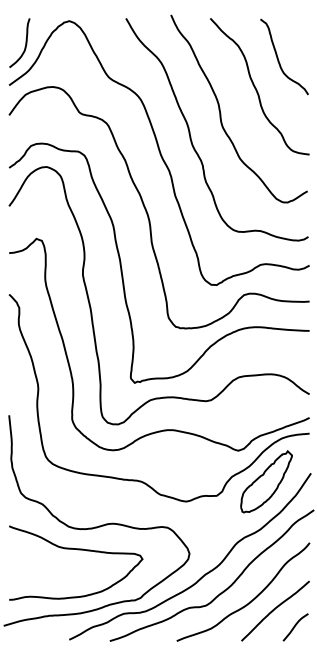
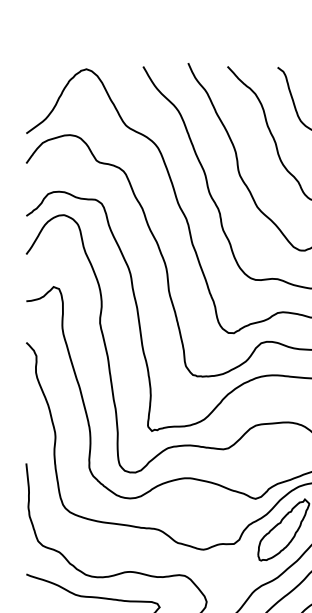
curve: (25, 42) -> (42, 90), removed

